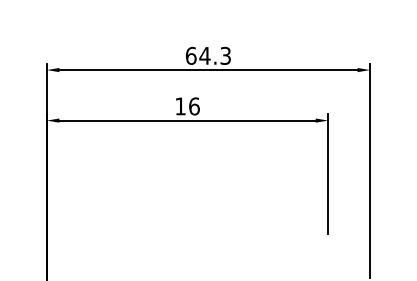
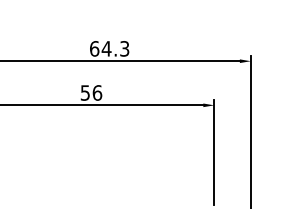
text: (180, 106) -> (85, 93), 16 -> 56

